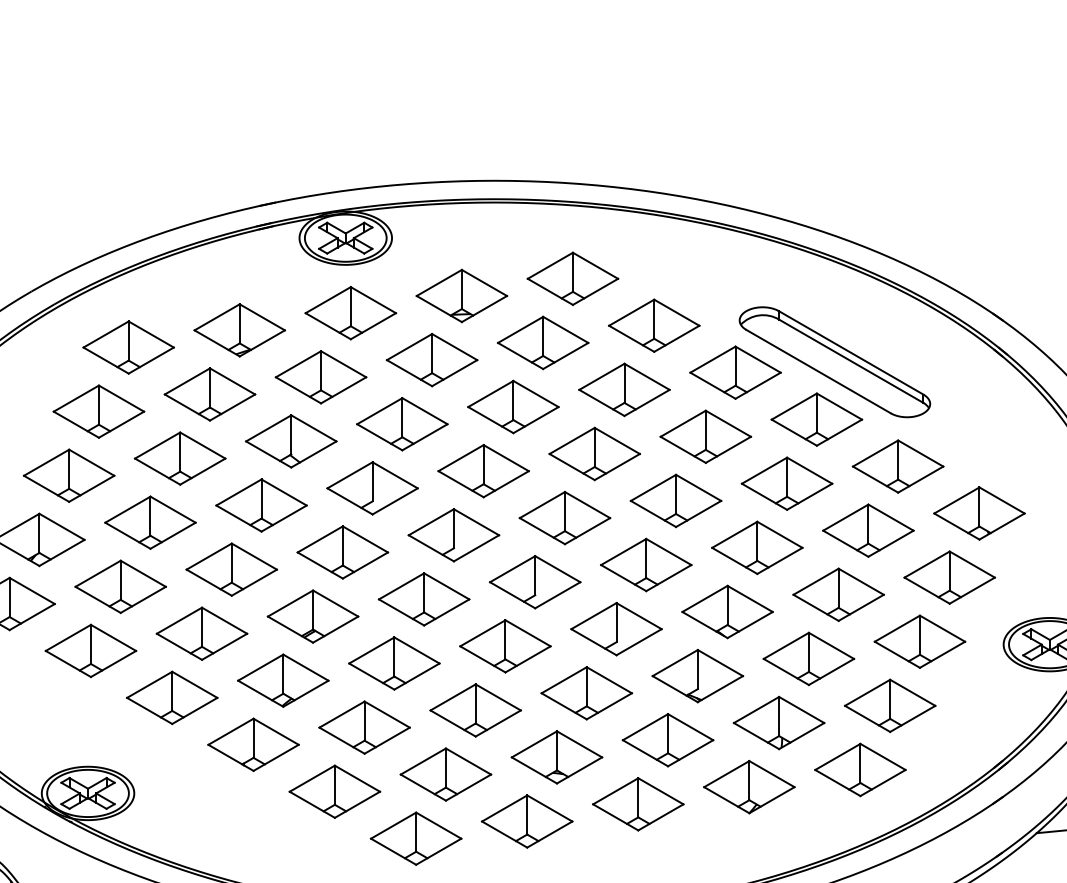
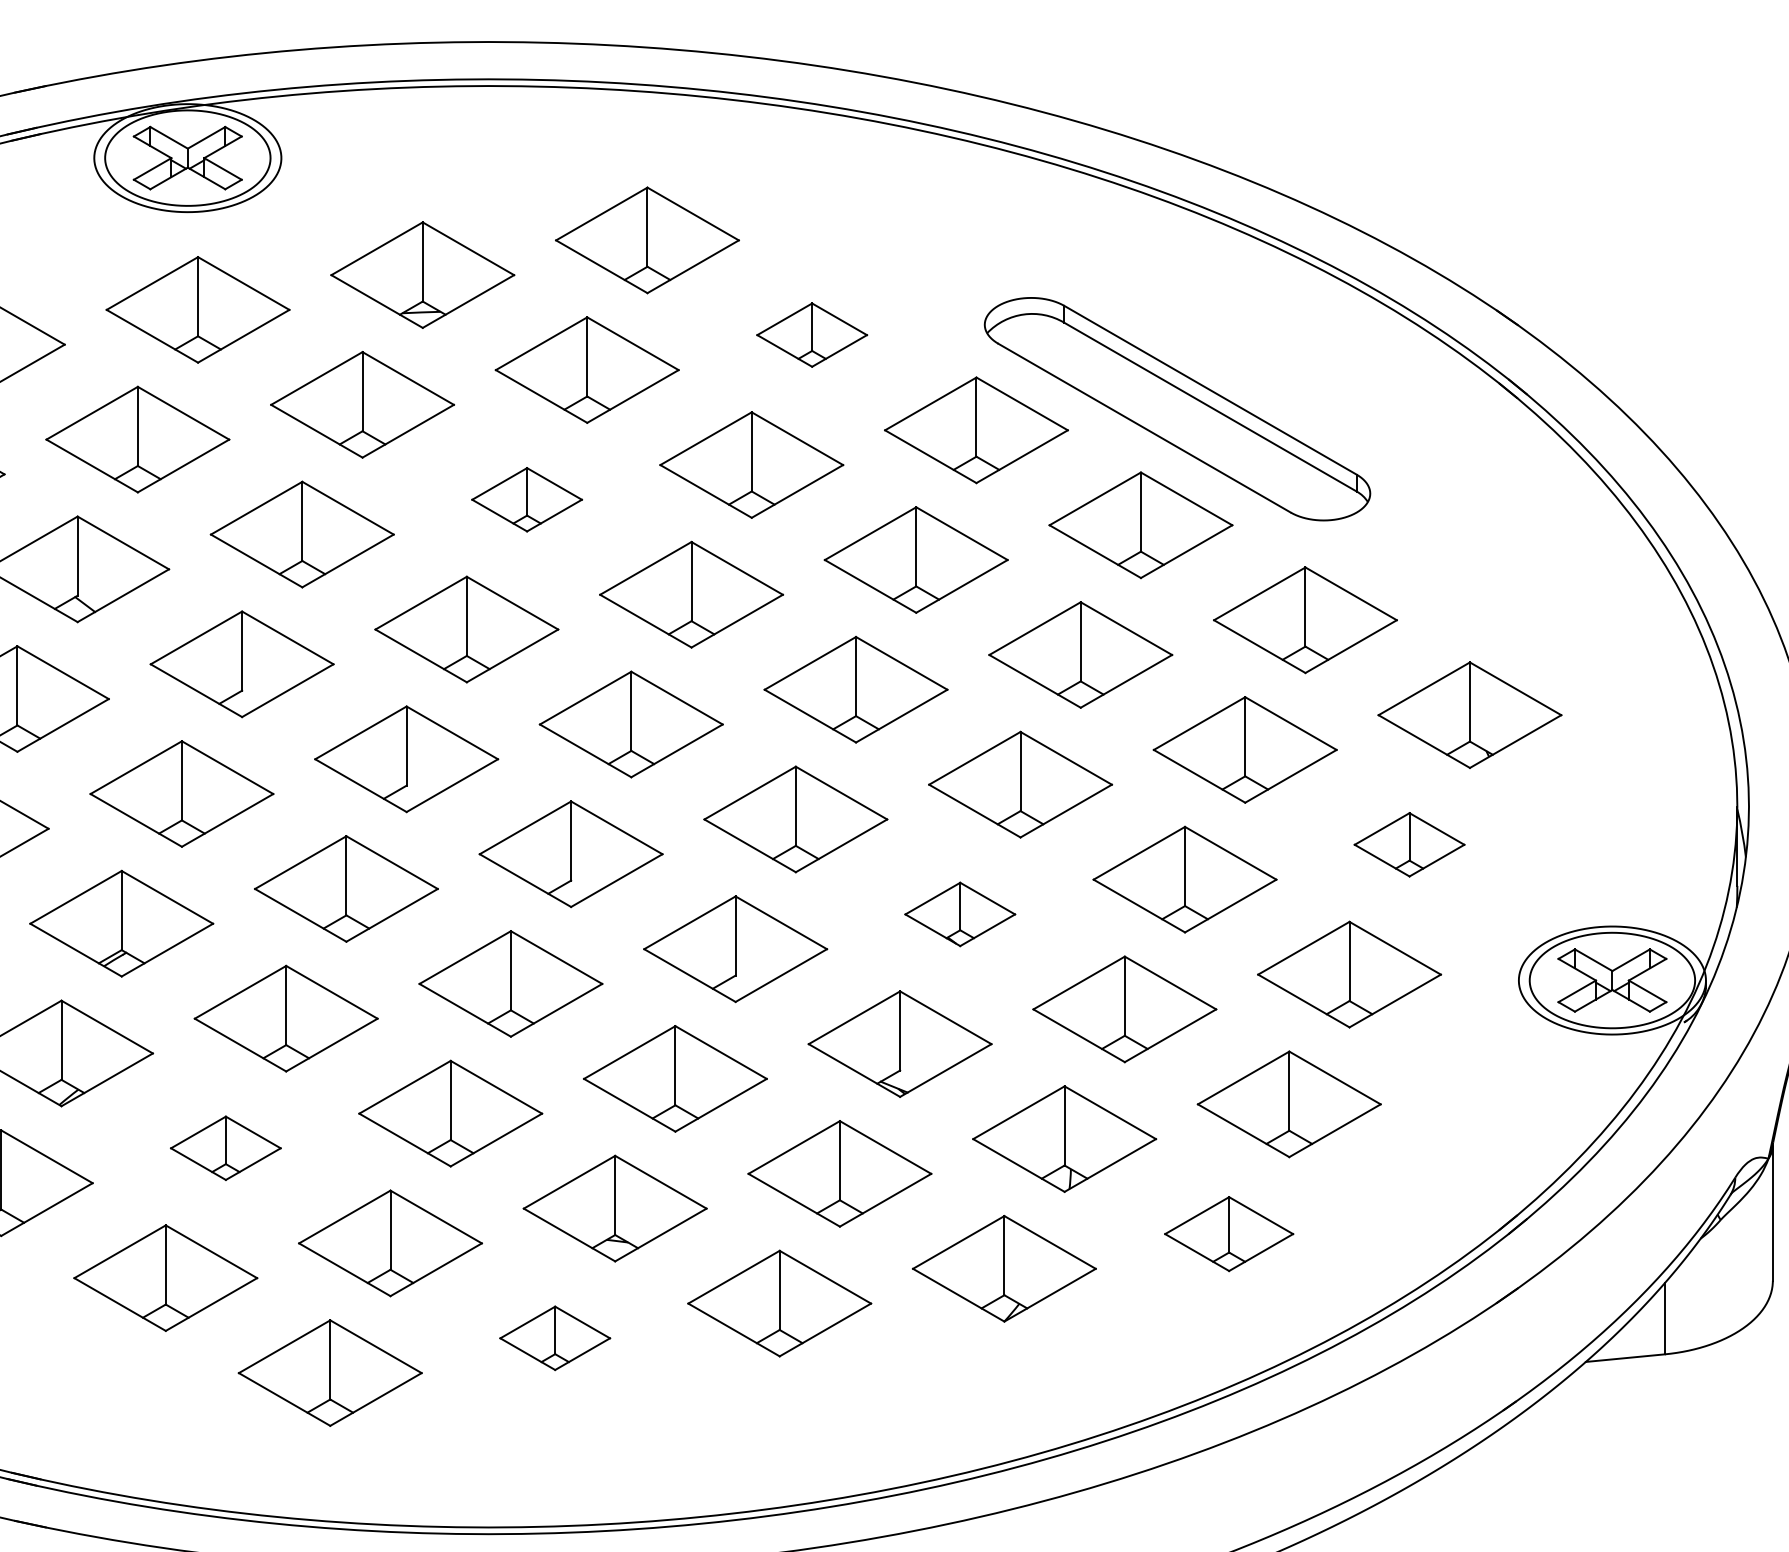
part: (654, 325) -> (812, 334), size x0.6
part: (513, 406) -> (527, 498), size x0.6
part: (949, 577) -> (1409, 844), size x0.6
part: (727, 611) -> (960, 913), size x0.6
part: (364, 727) -> (225, 1148), size x0.6
part: (860, 769) -> (1229, 1233), size x0.7
part: (527, 821) -> (555, 1338), size x0.6

